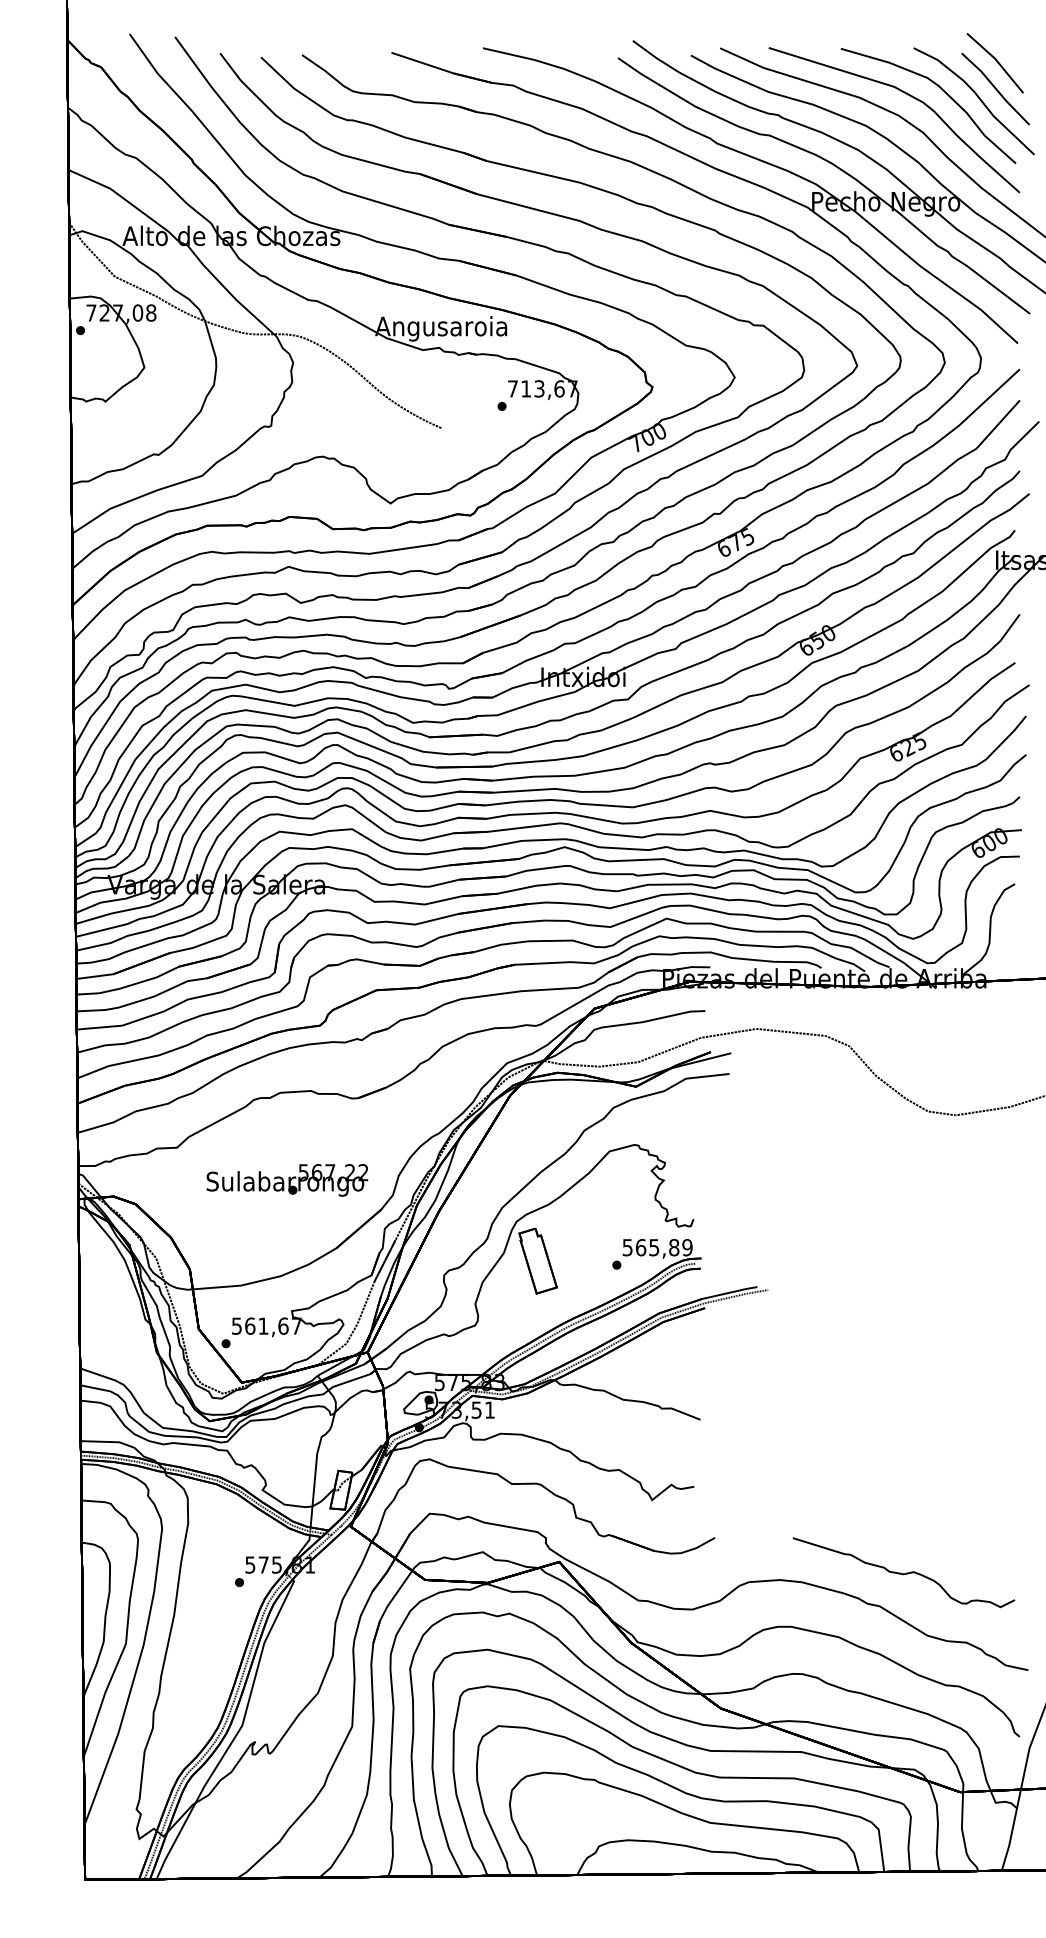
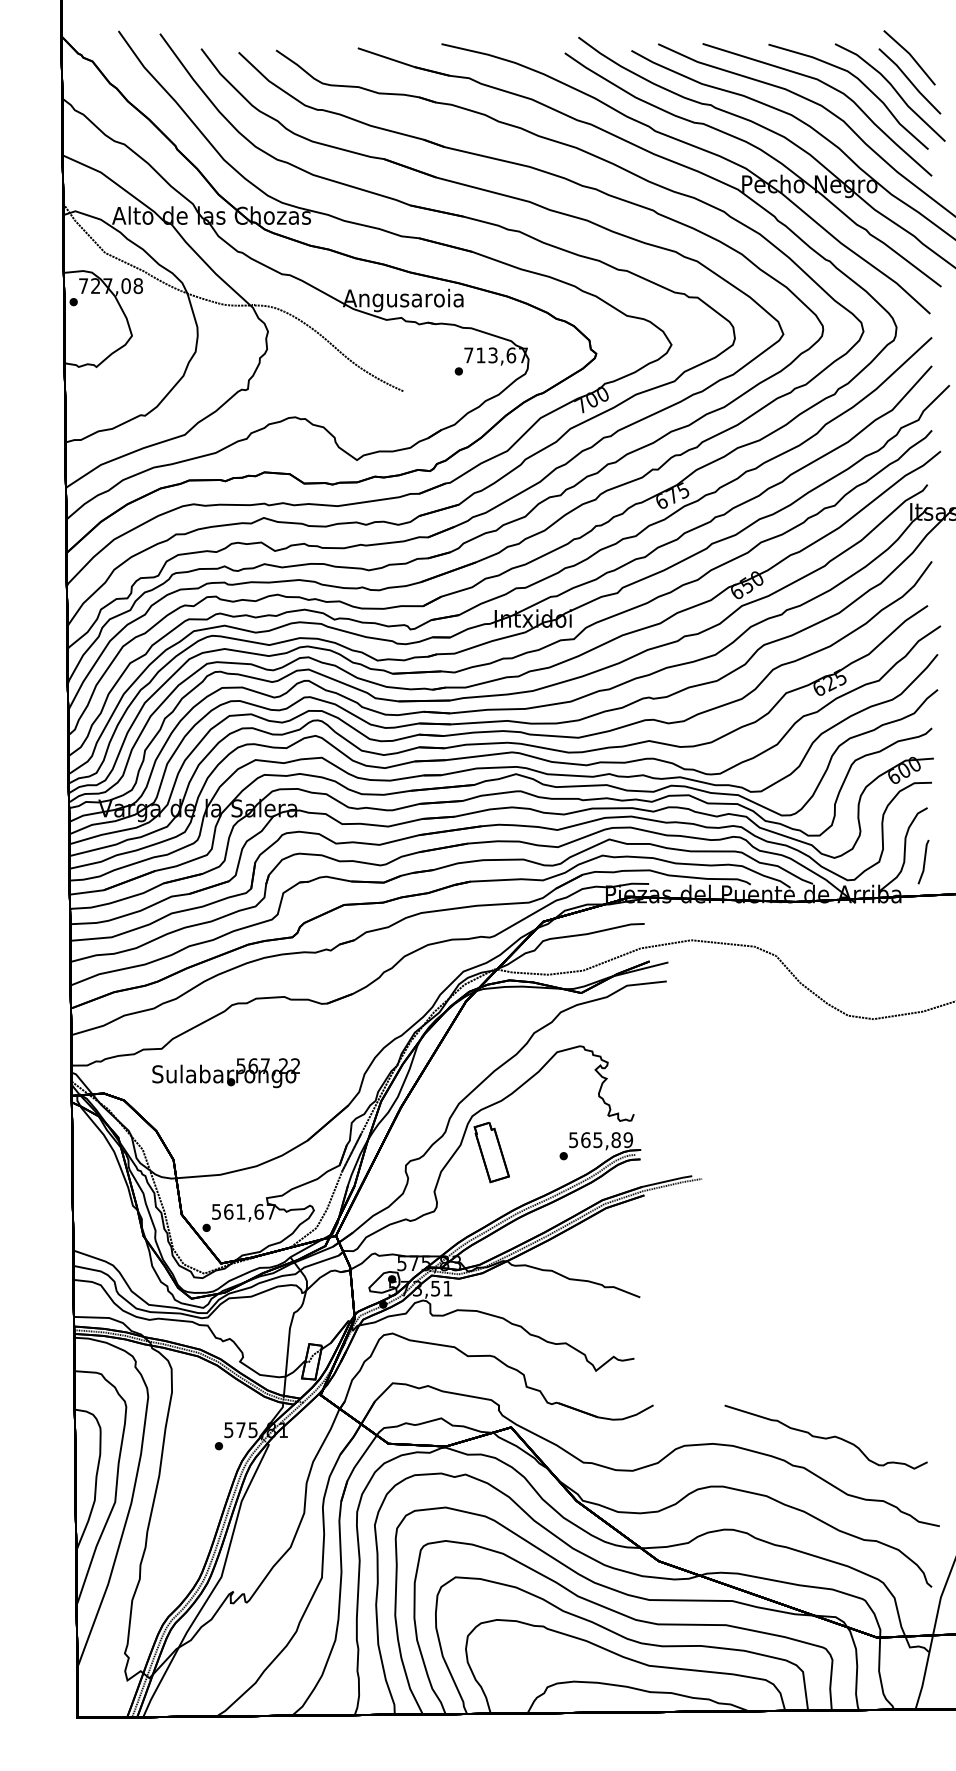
line: (1010, 943) -> (923, 862), added
text: (287, 1180) -> (226, 1073), moved

